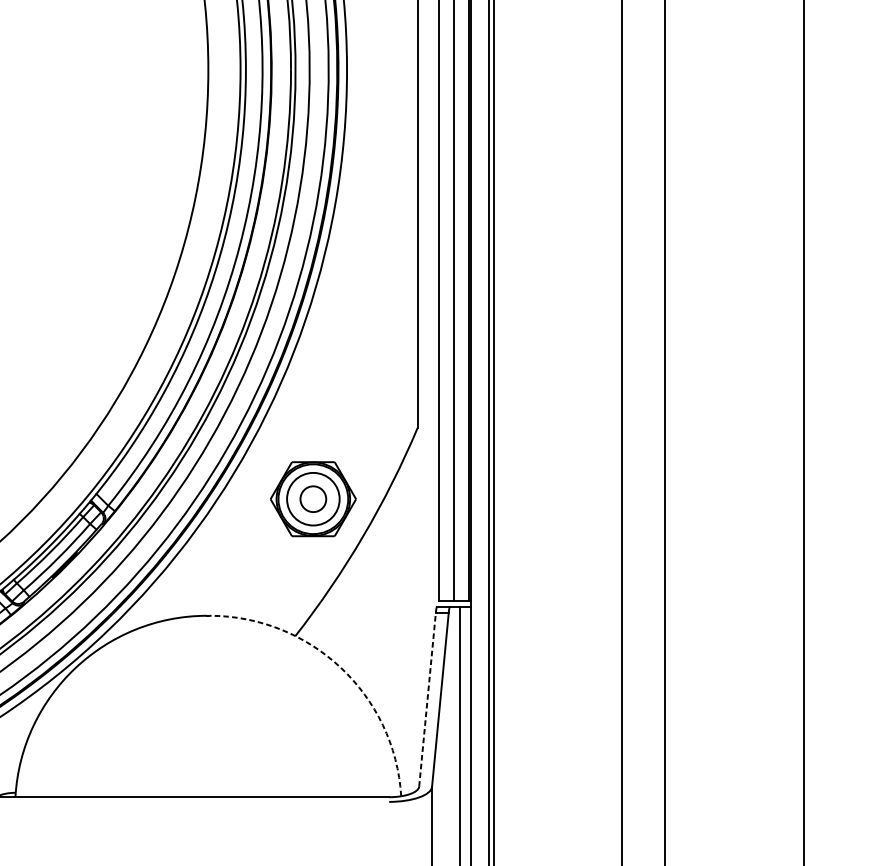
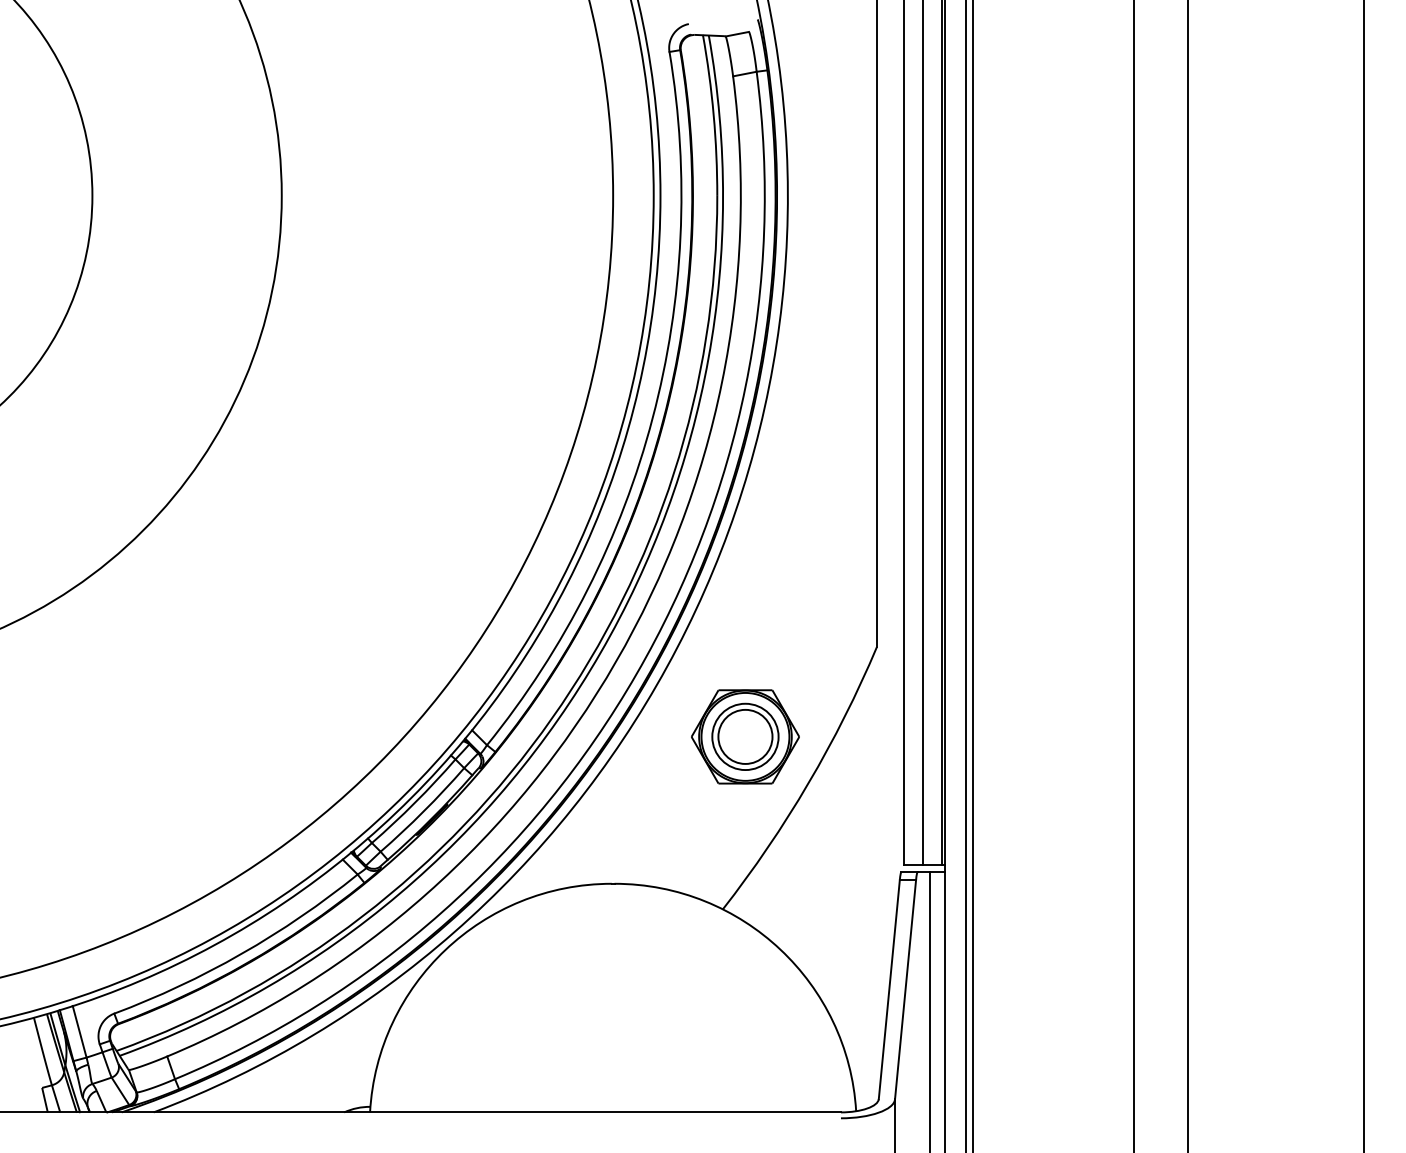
circle: (313, 498) -> (745, 736), size x1.67
arc: (341, 667) -> (780, 949), dashed -> solid
line: (427, 699) -> (889, 989), dashed -> solid

